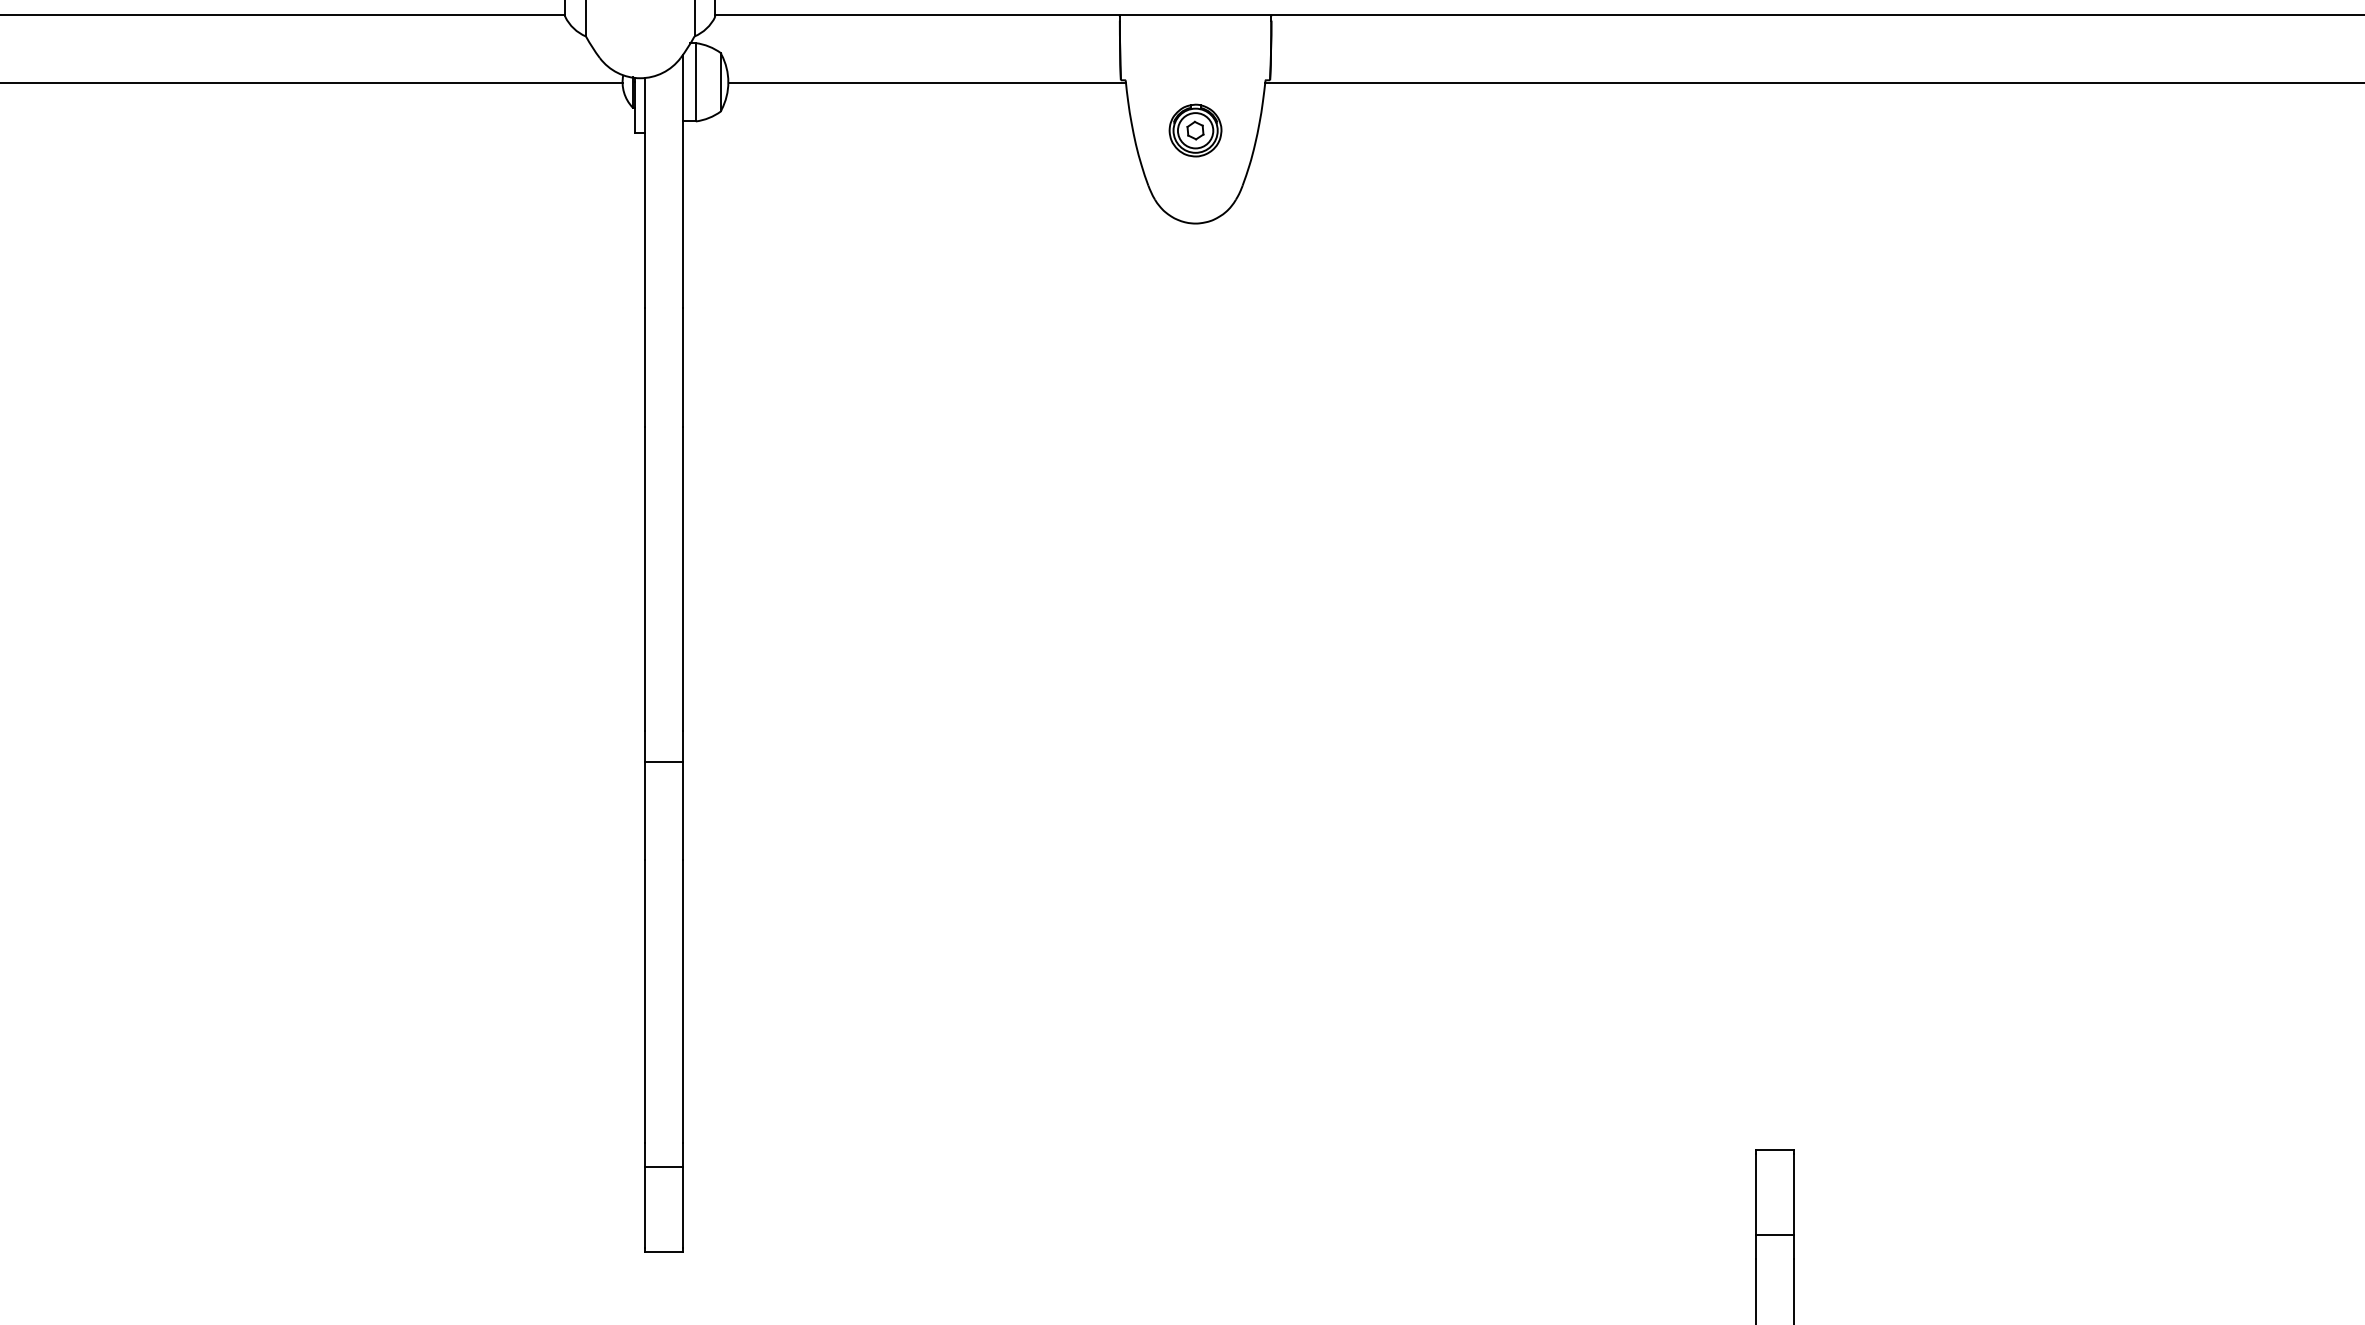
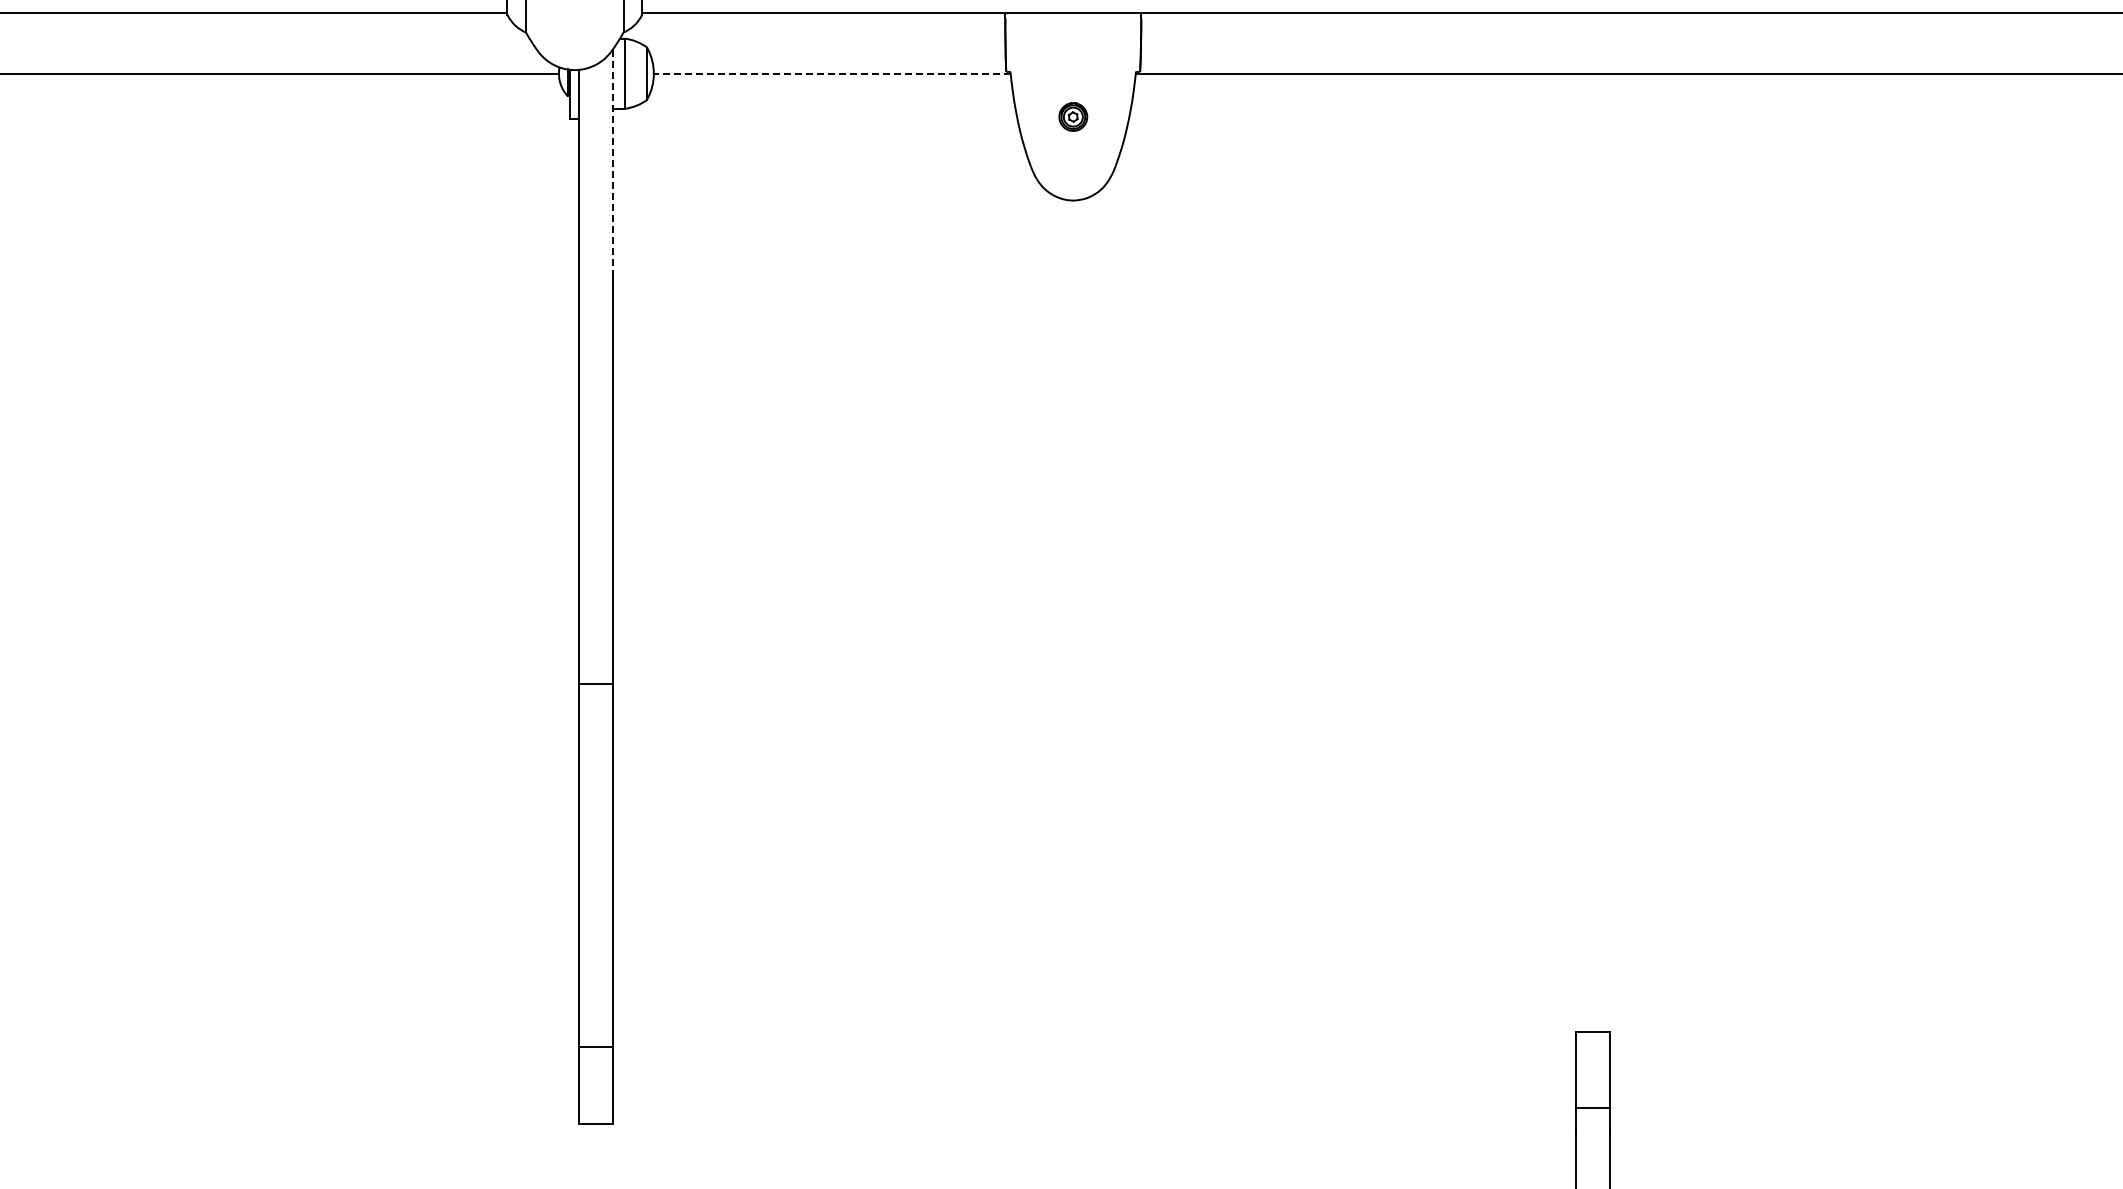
line: (926, 82) -> (831, 73), solid -> dashed
part: (1195, 129) -> (1073, 116), size x0.6
line: (683, 181) -> (613, 162), solid -> dashed

